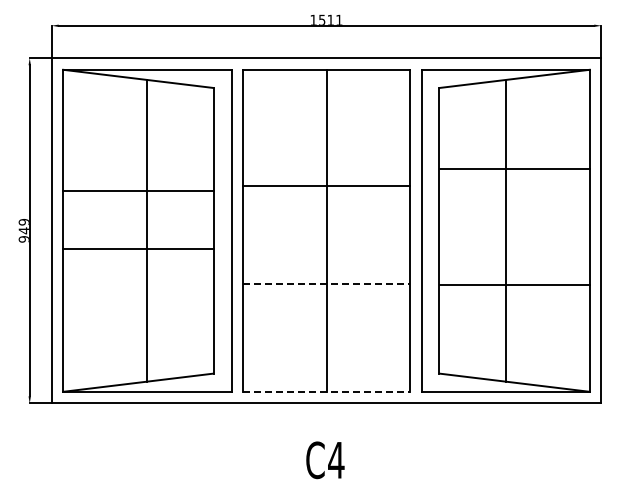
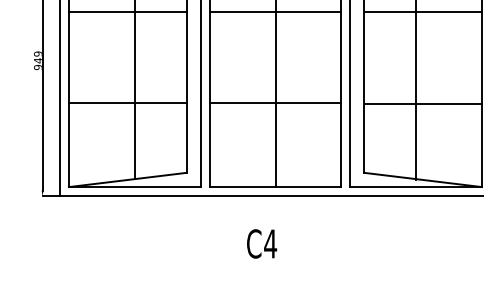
line: (326, 186) -> (275, 11), moved
line: (138, 191) -> (127, 11), moved
line: (138, 249) -> (127, 102), moved
line: (327, 284) -> (276, 102), dashed -> solid
line: (327, 391) -> (276, 186), dashed -> solid
text: (325, 460) -> (262, 244), moved

